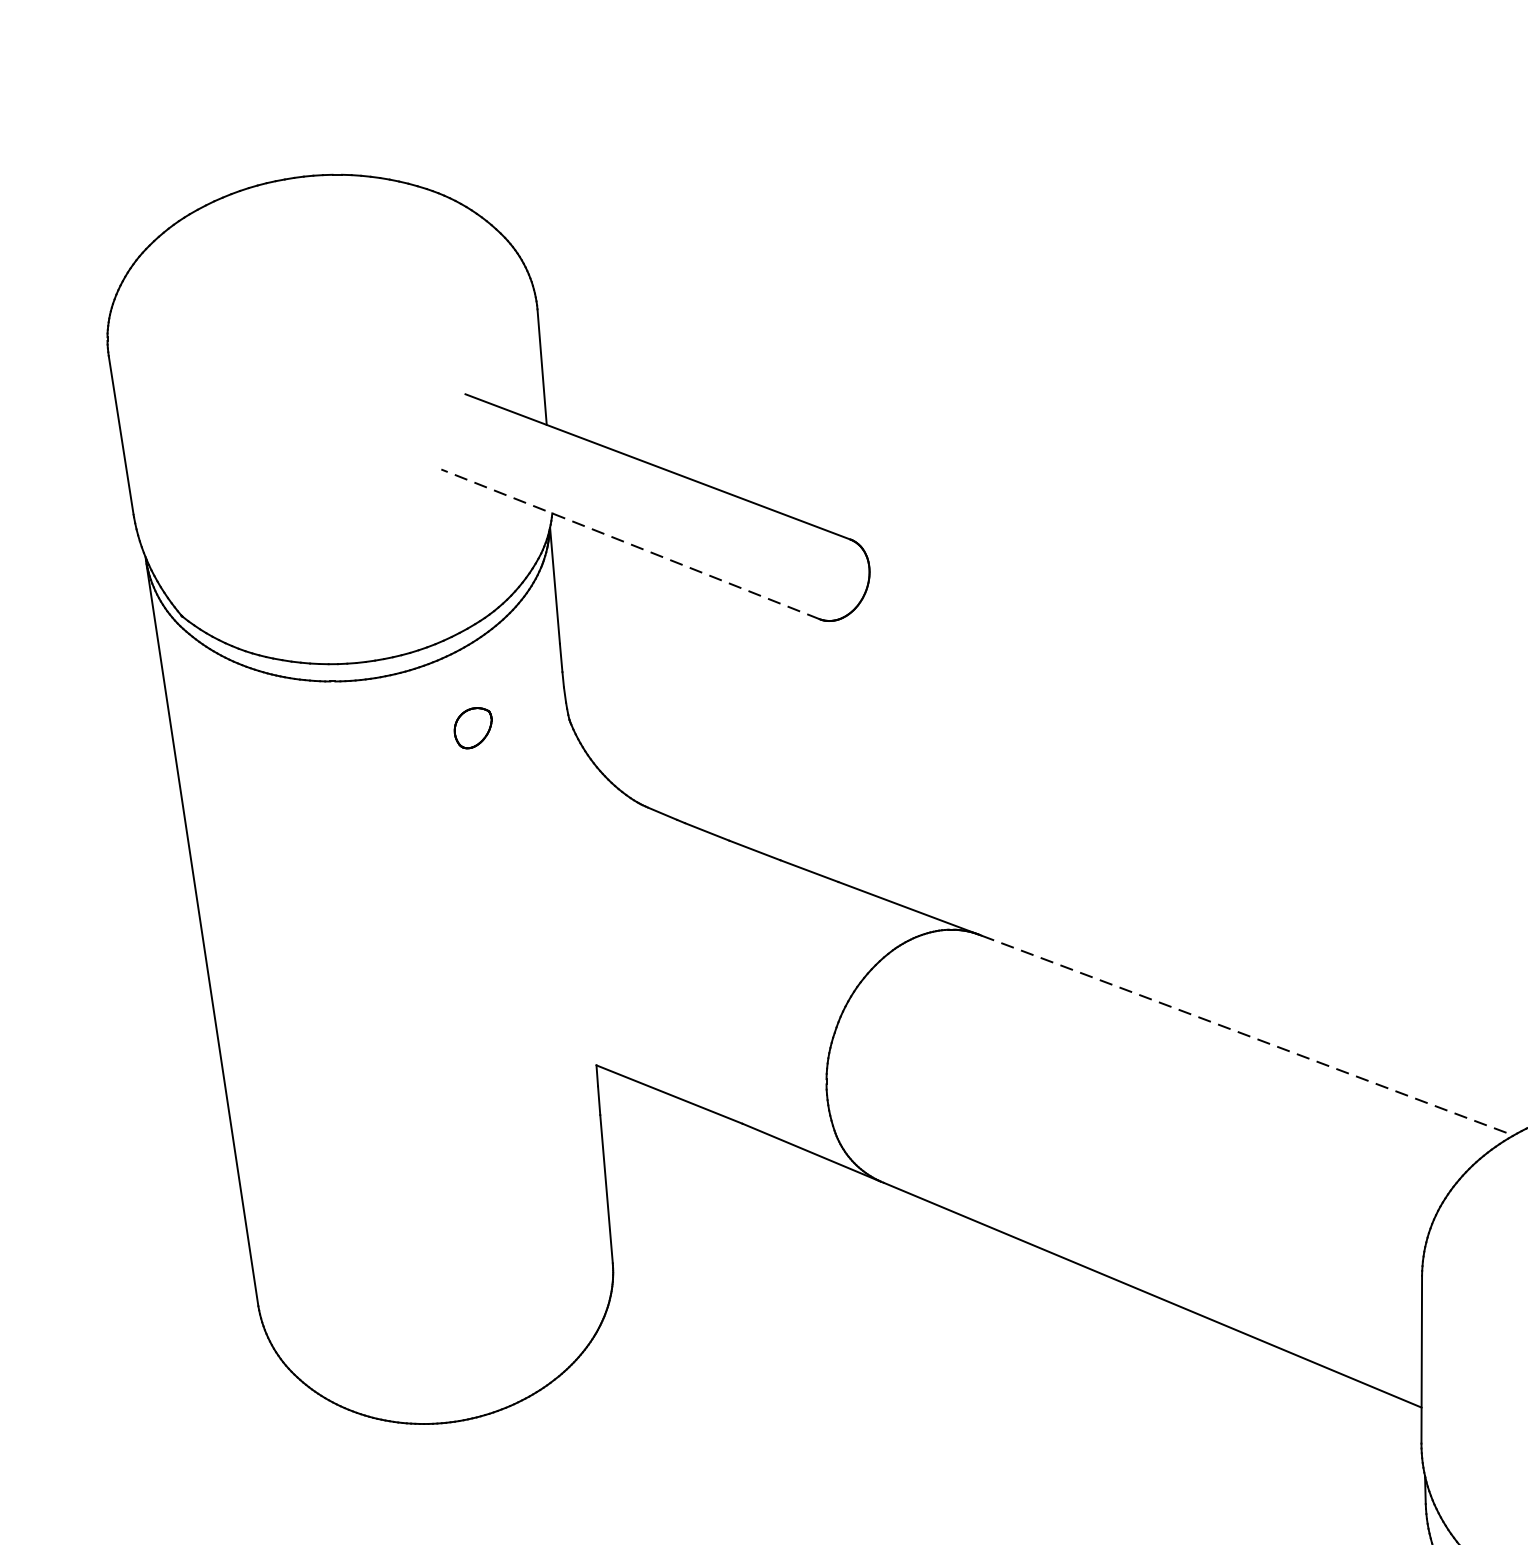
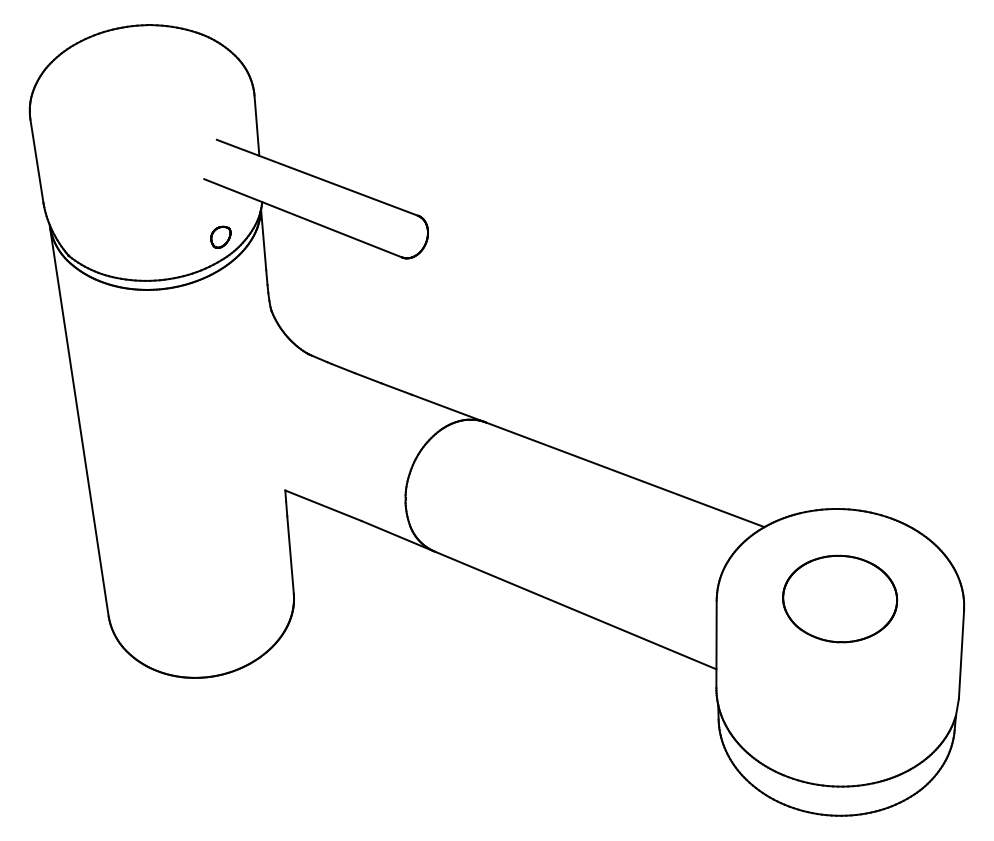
line: (629, 544) -> (302, 218), dashed -> solid
part: (472, 726) -> (220, 236), moved
line: (1247, 1036) -> (625, 475), dashed -> solid

